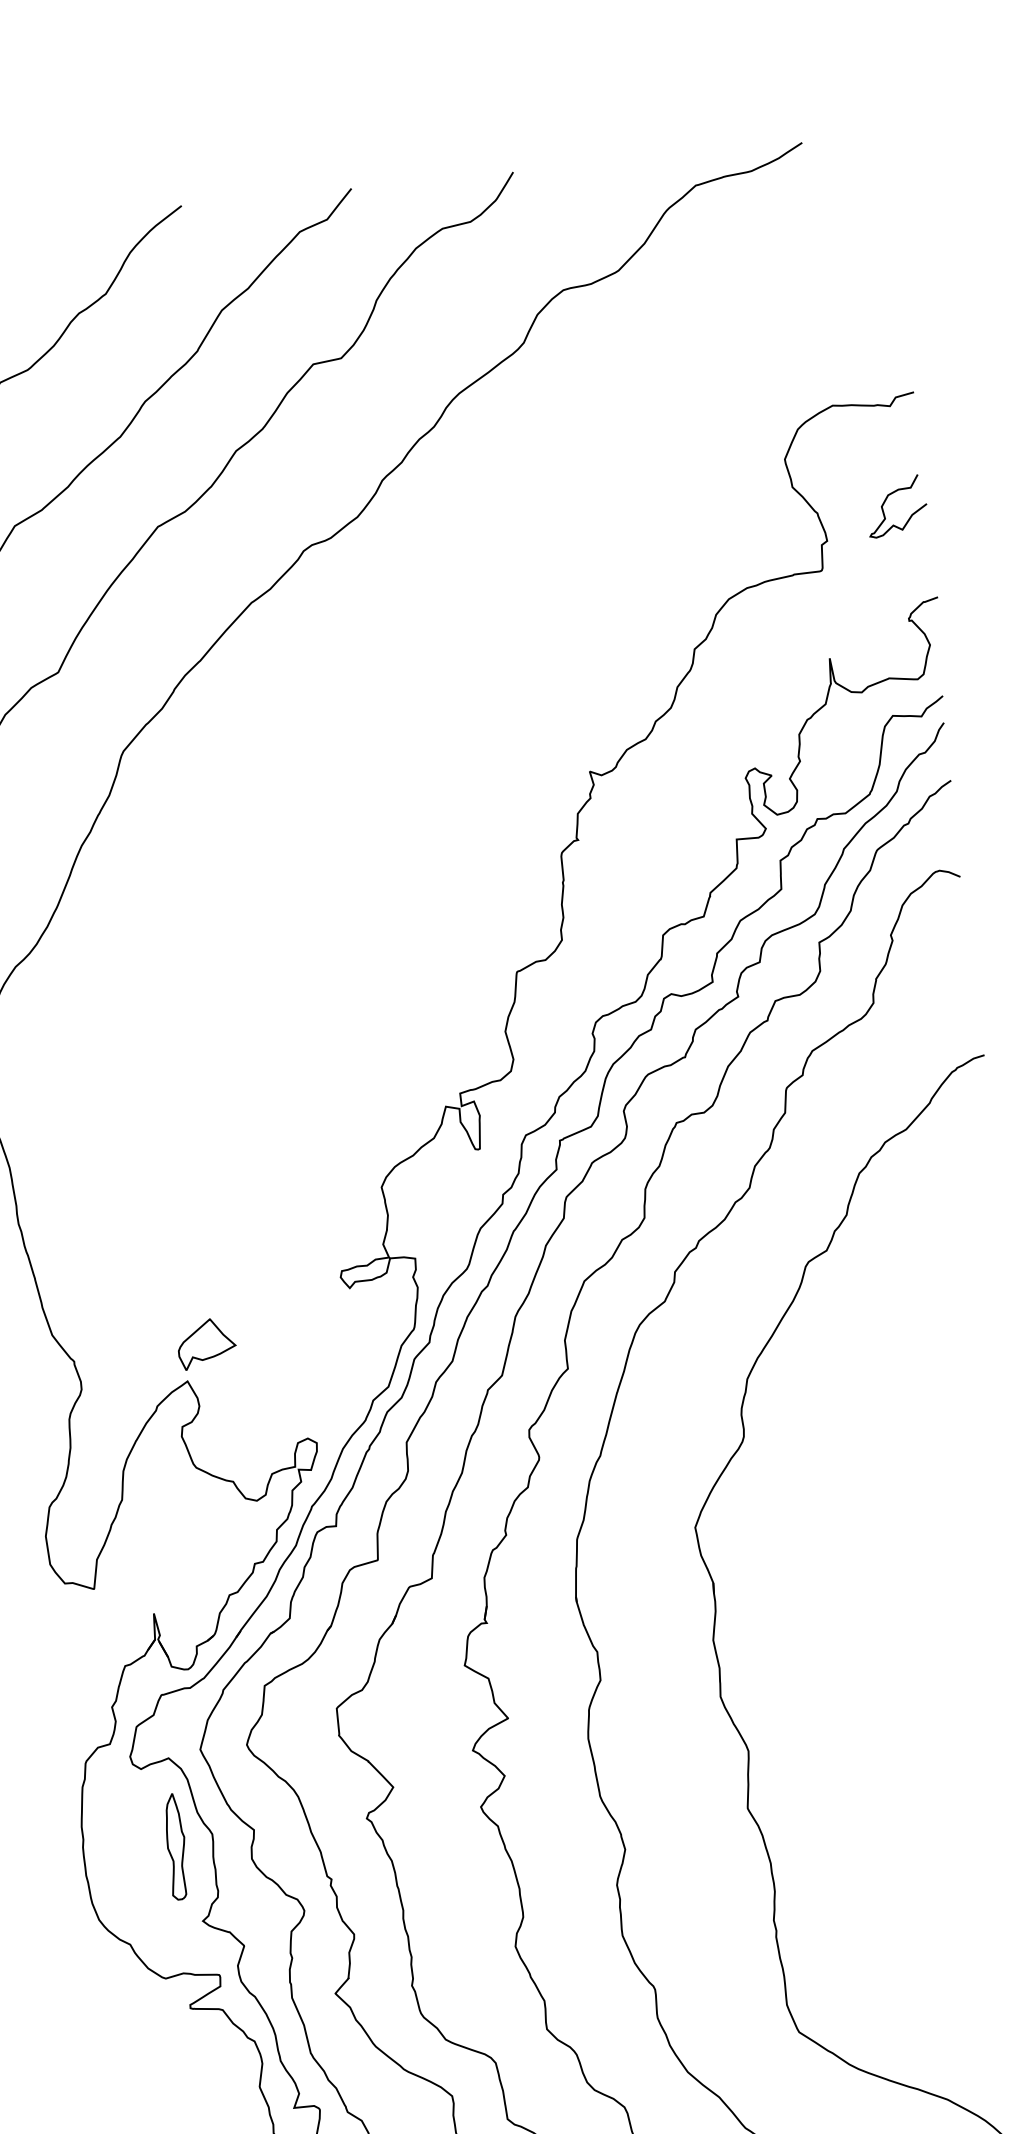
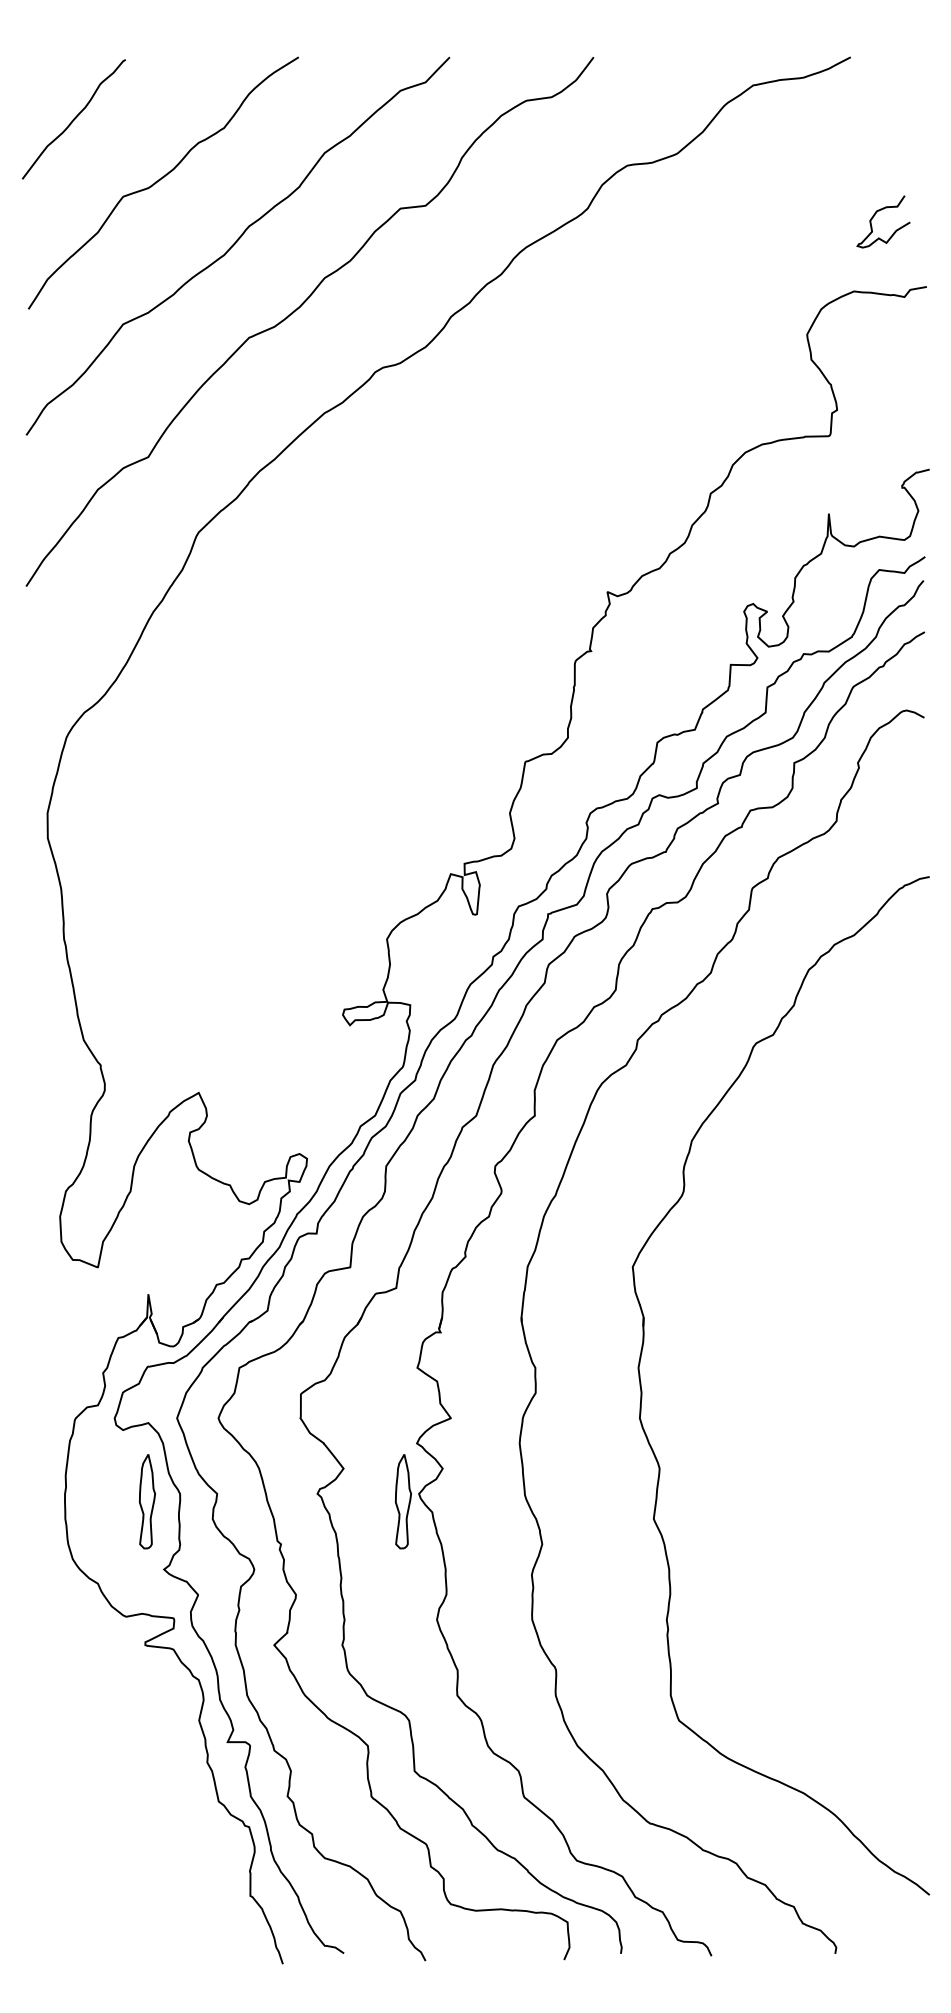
curve: (887, 500) -> (875, 215), moved
part: (206, 1343) -> (218, 1061), removed
part: (464, 1817) -> (403, 1501), added

